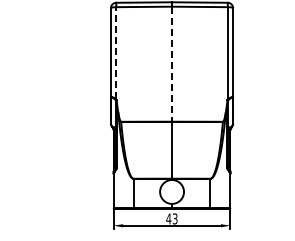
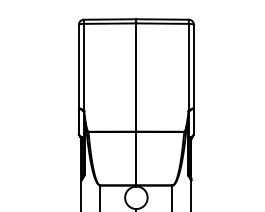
line: (116, 52) -> (84, 66), dashed -> solid
line: (172, 64) -> (136, 77), dashed -> solid

